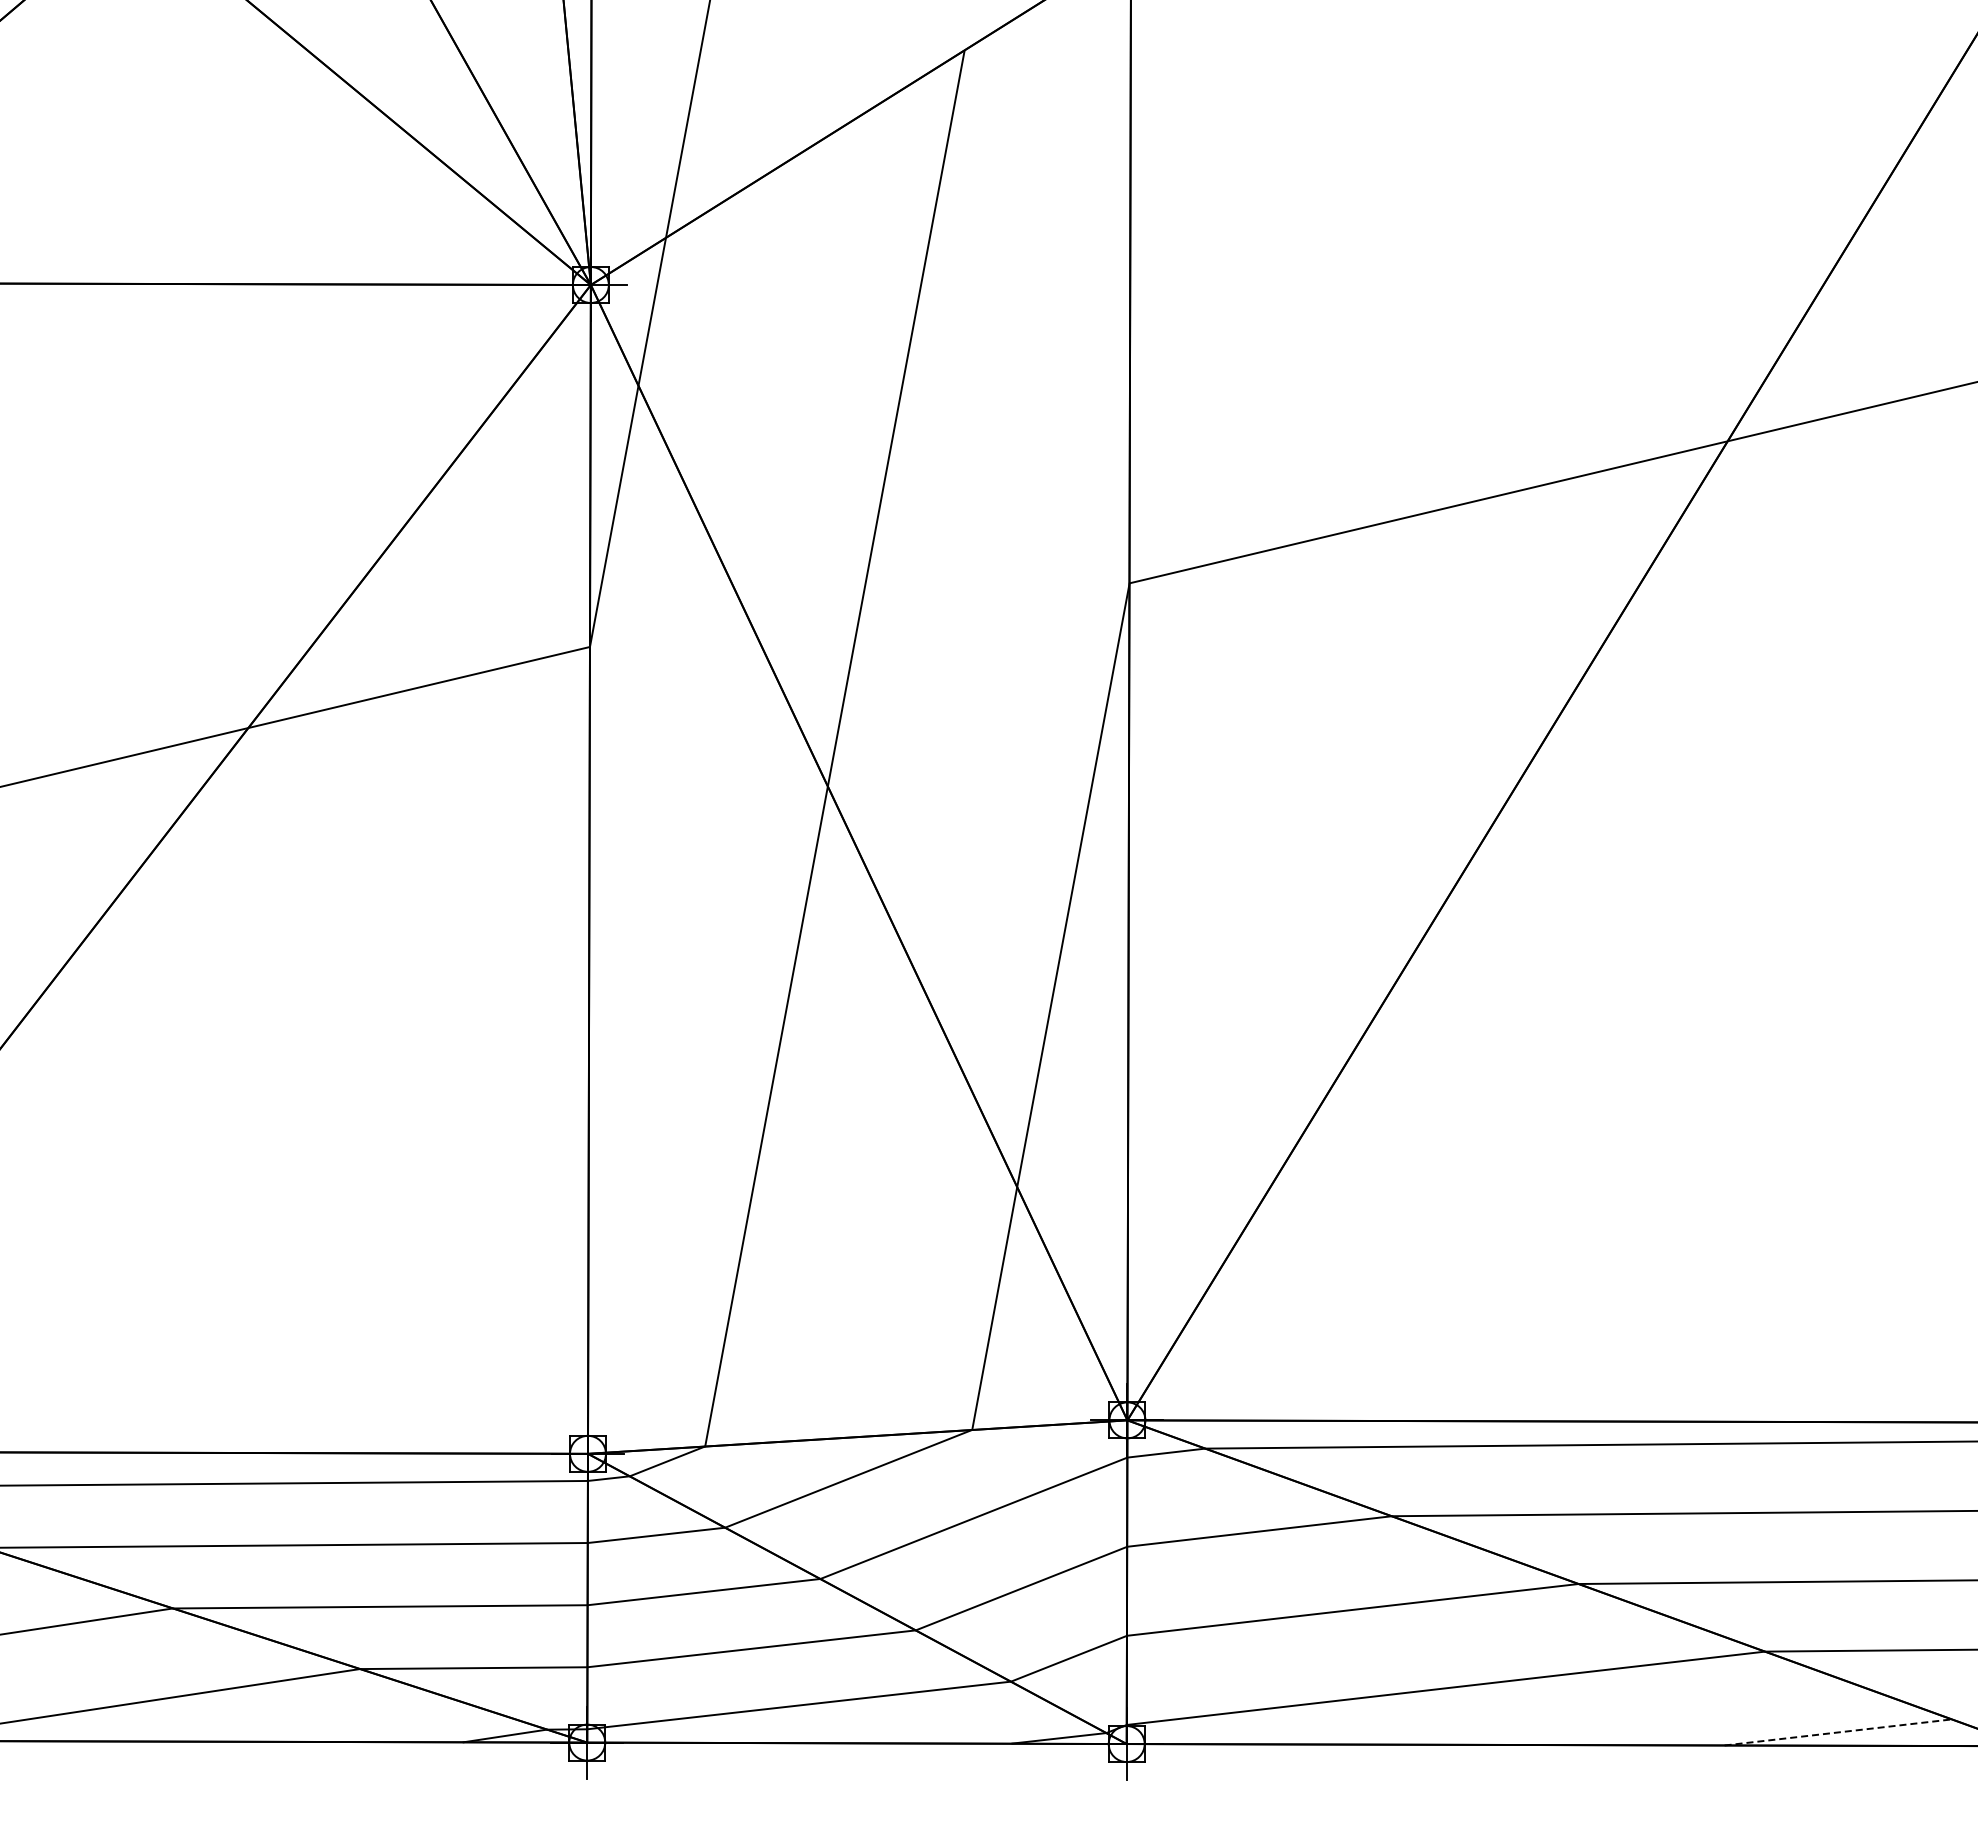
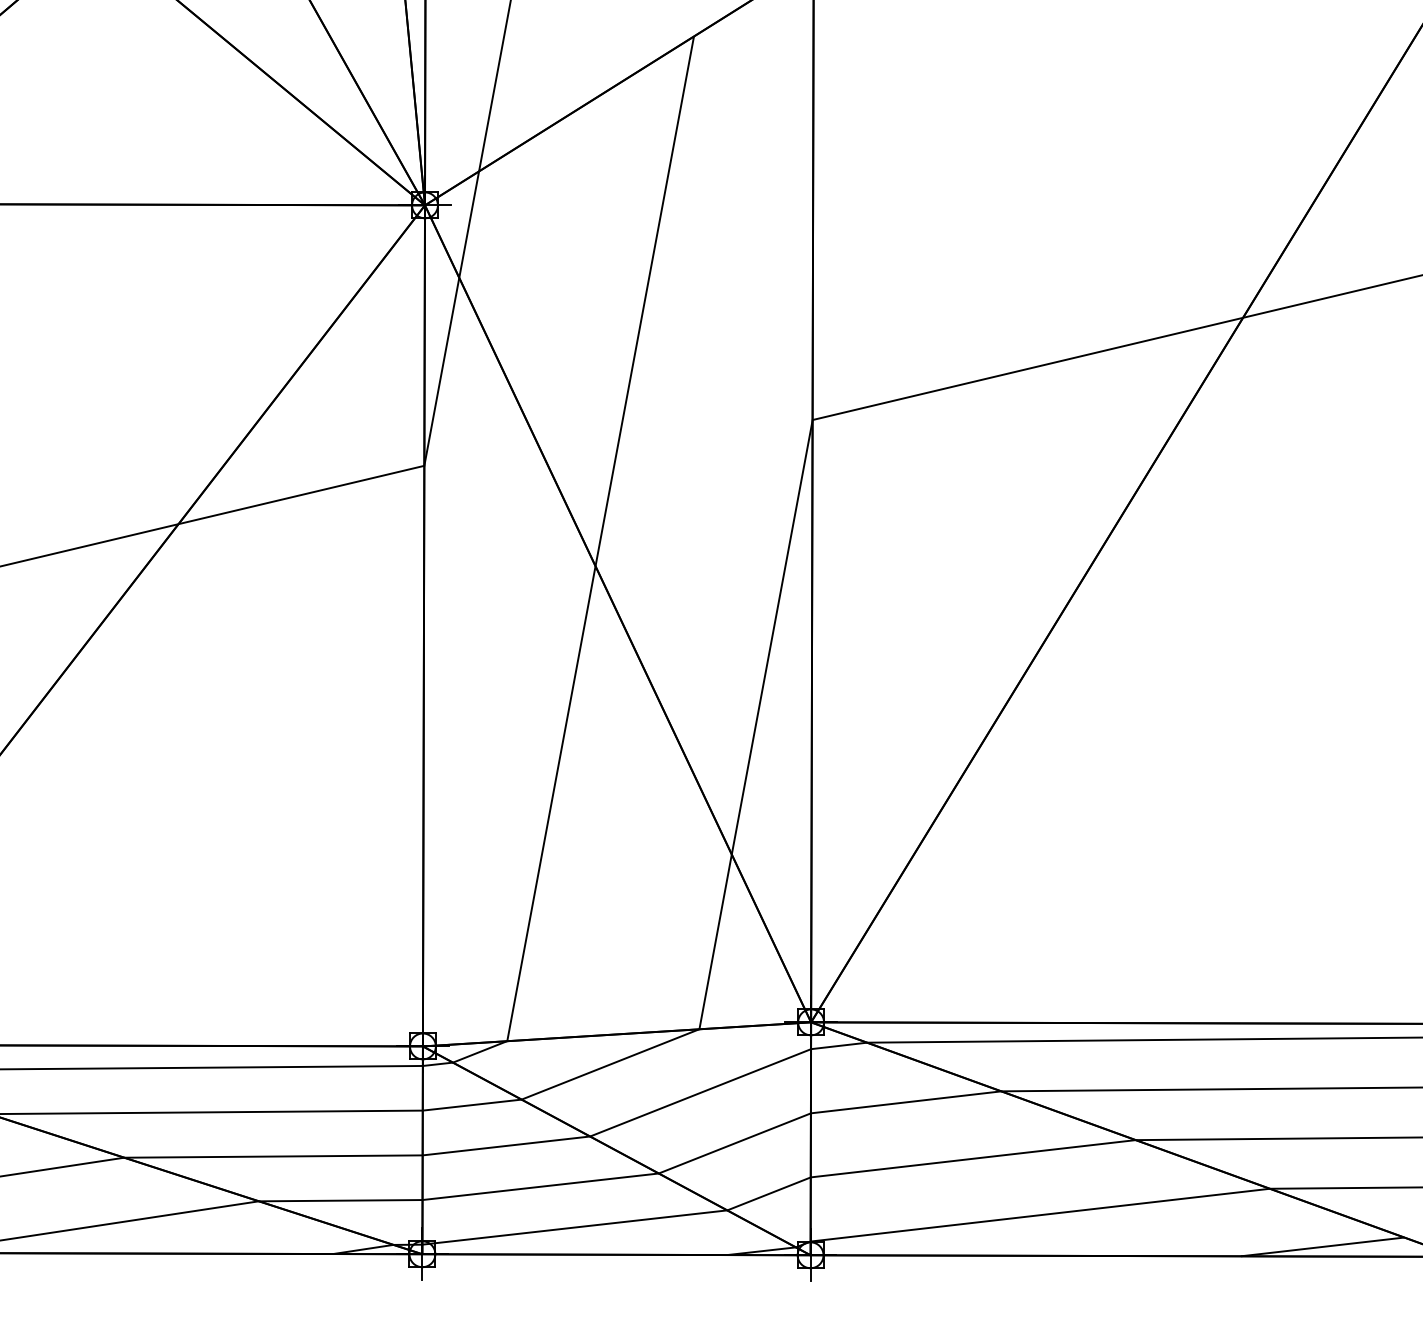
line: (1838, 1732) -> (1322, 1246), dashed -> solid

